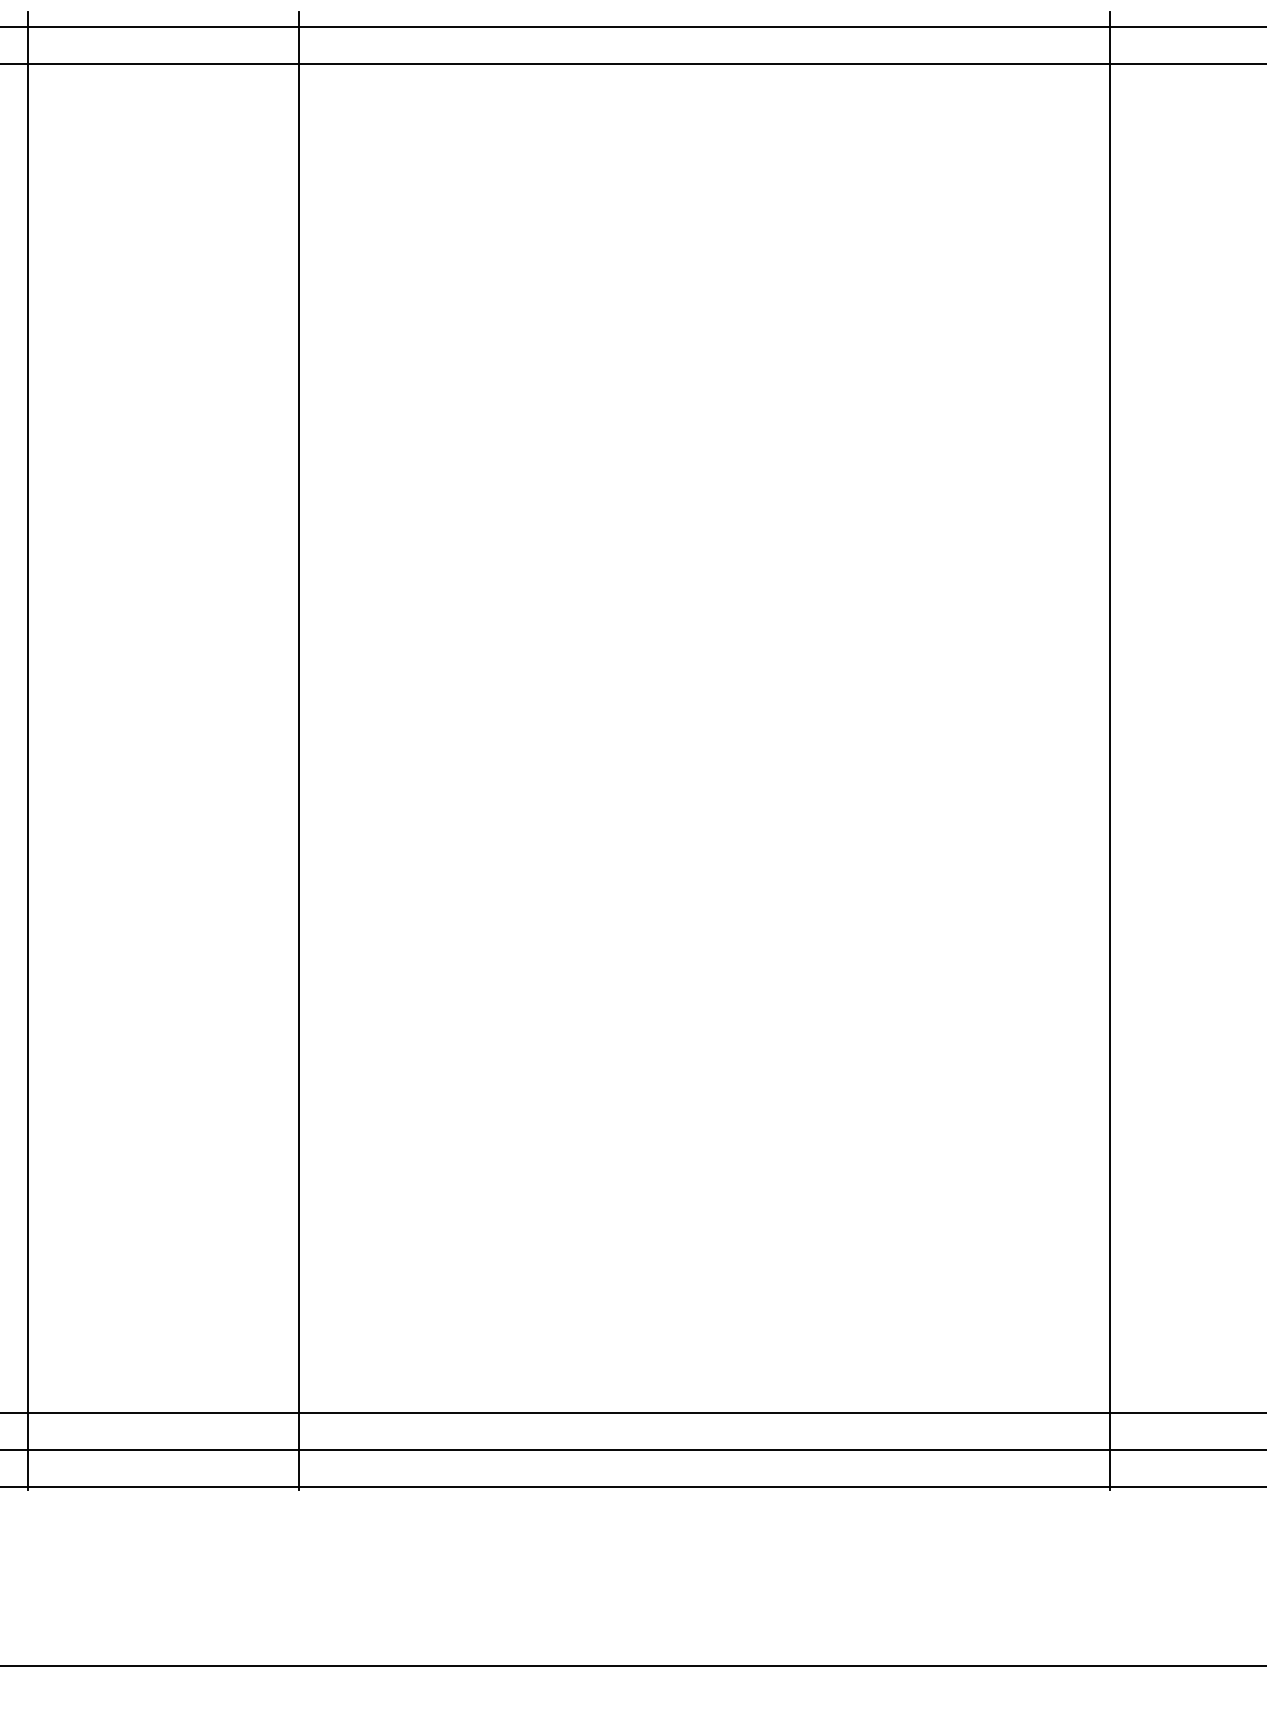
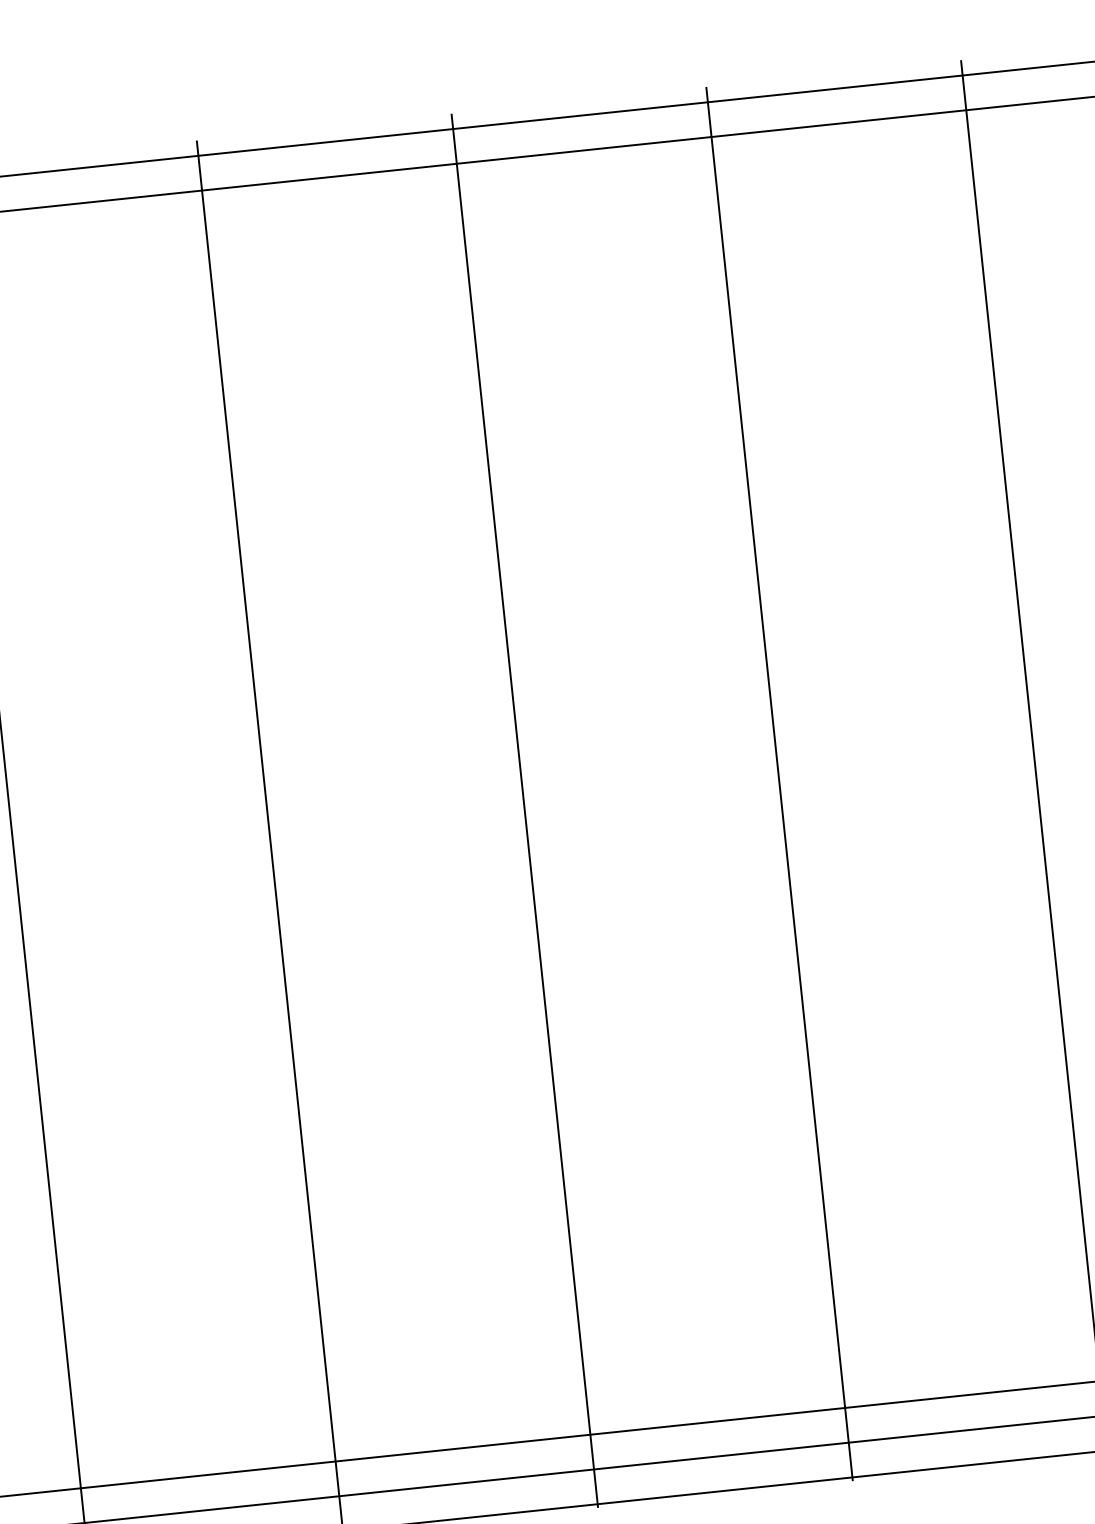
line: (569, 750) -> (524, 810), added
line: (839, 750) -> (779, 783), added

